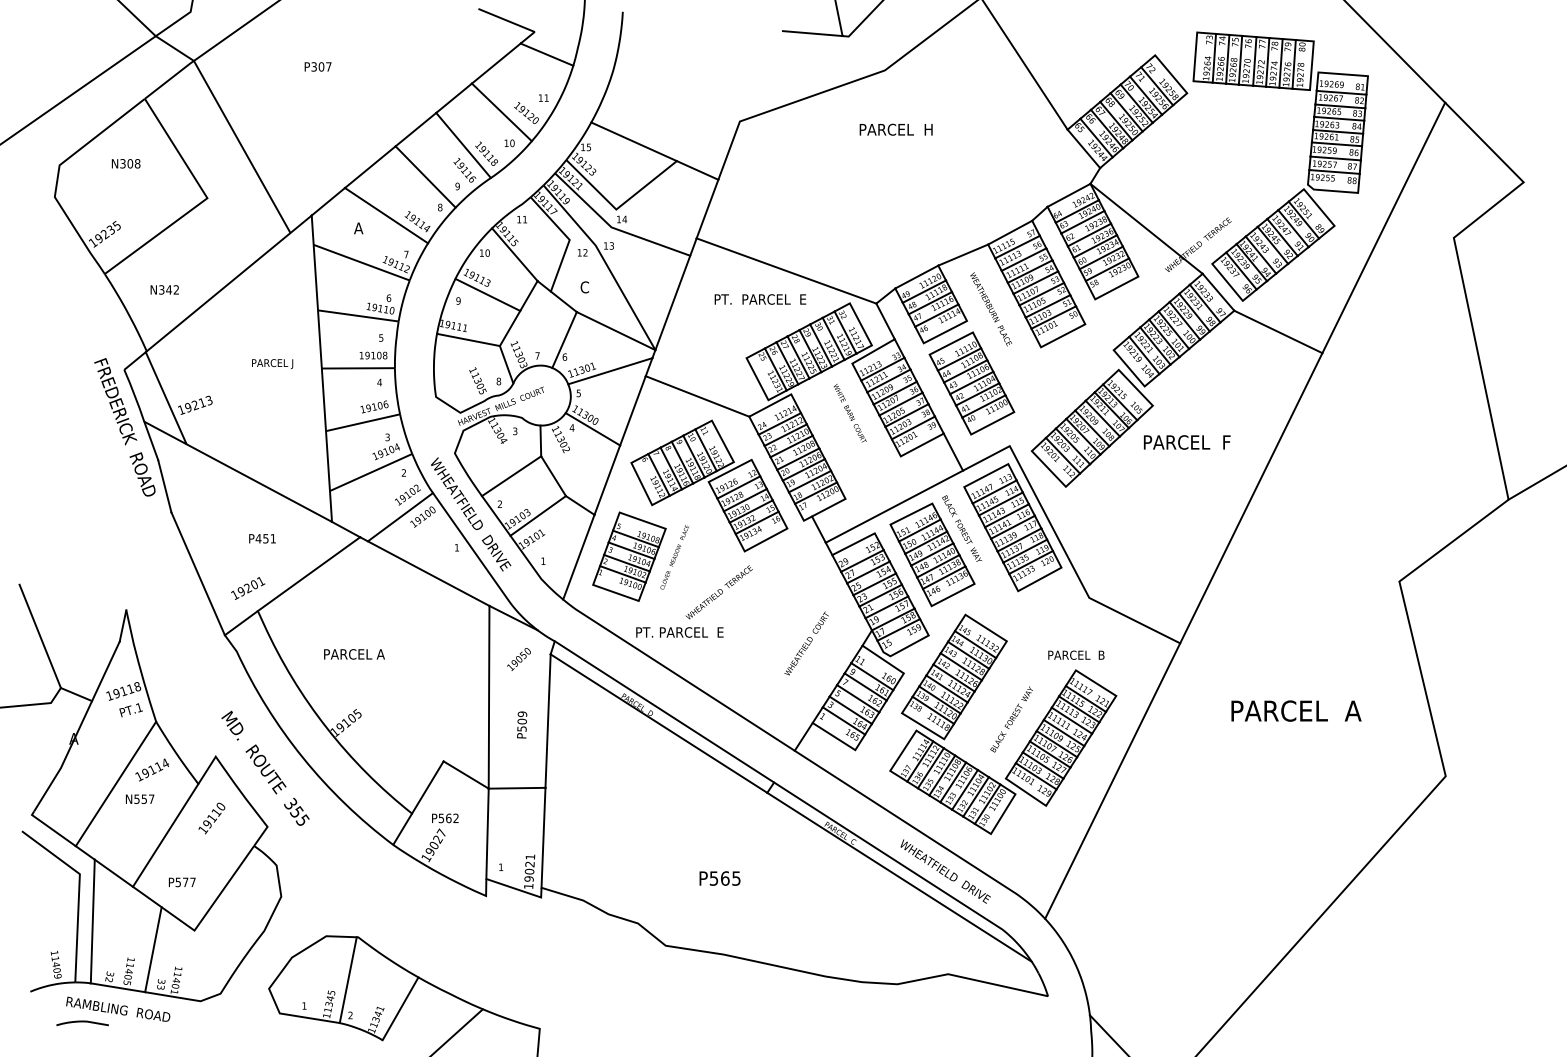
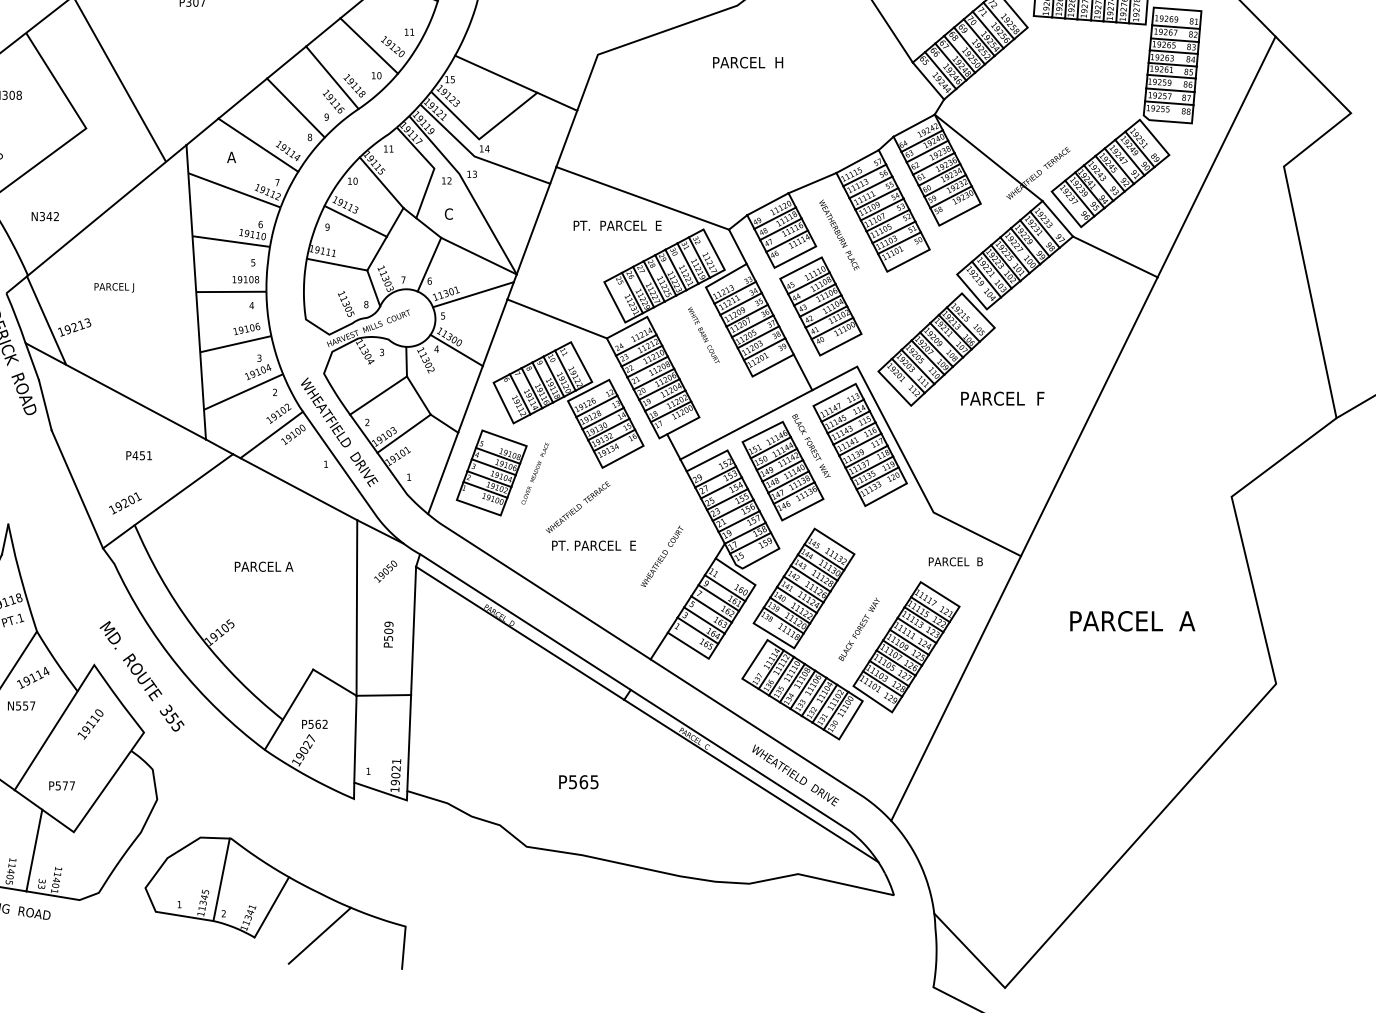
text: (272, 363) -> (114, 287), moved
text: (1187, 442) -> (1003, 398), moved
text: (679, 632) -> (593, 545), moved
text: (354, 654) -> (264, 566), moved
text: (1076, 654) -> (955, 561), moved

